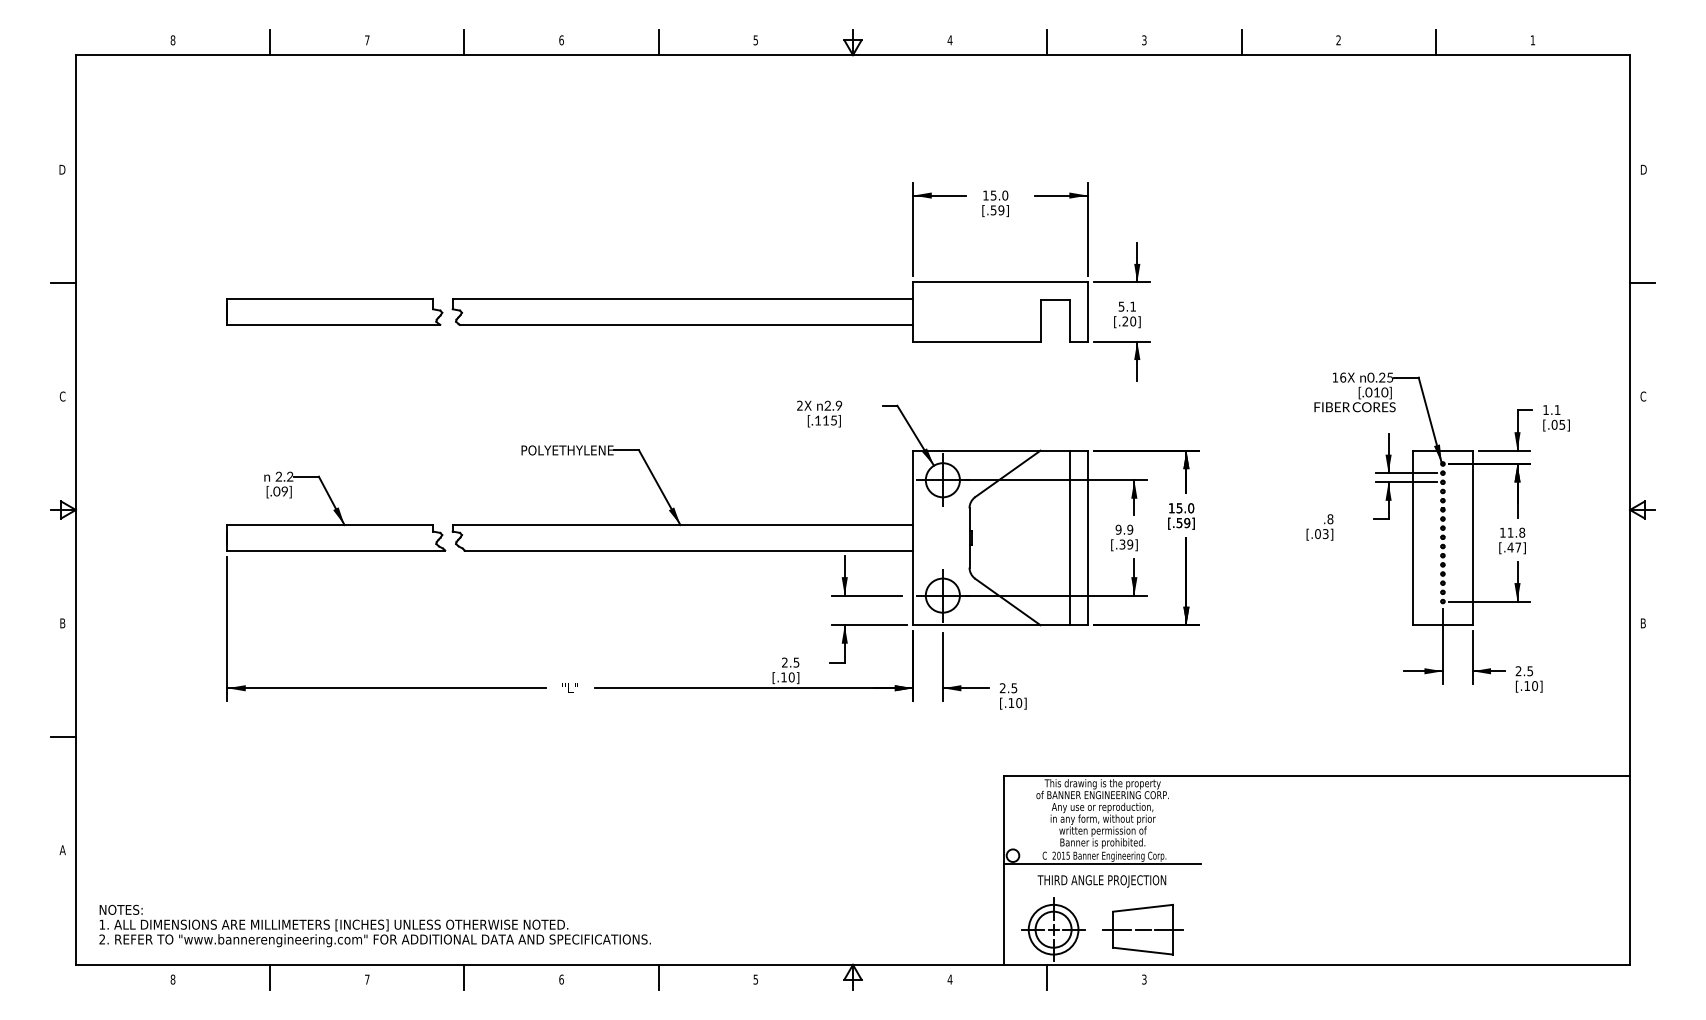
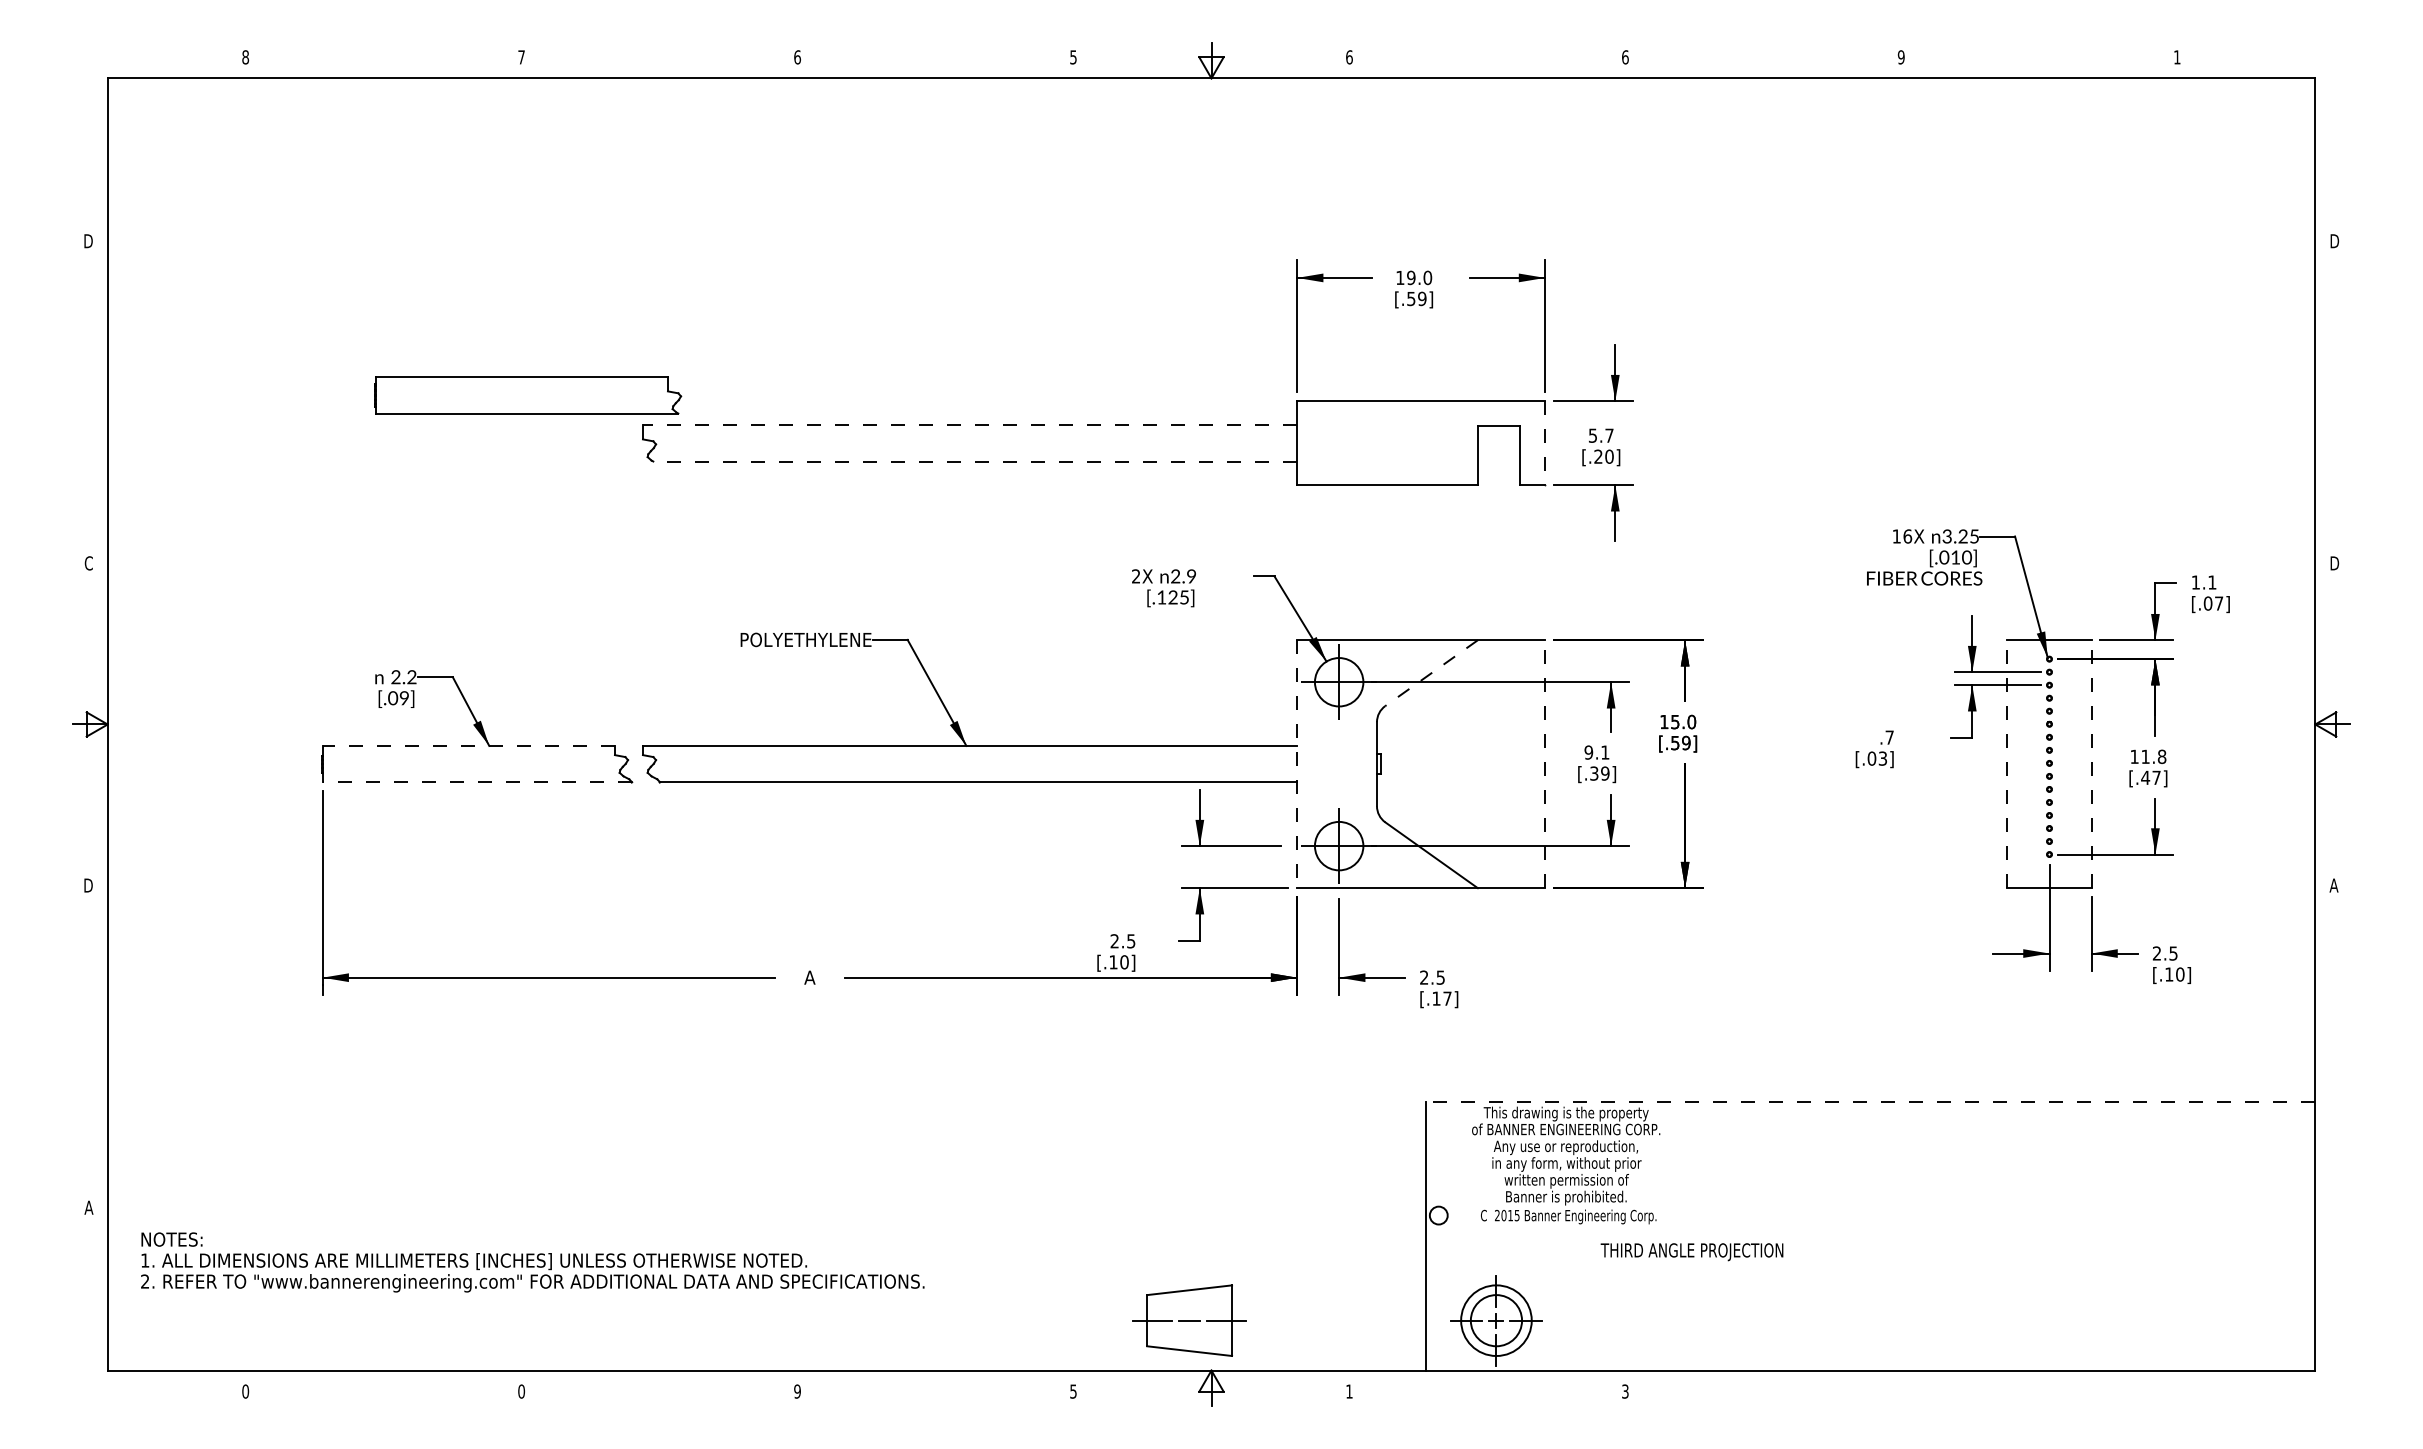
text: (950, 40) -> (1349, 57), 4 -> 6
text: (1144, 40) -> (1625, 57), 3 -> 6
text: (1338, 40) -> (1900, 57), 2 -> 9
line: (270, 42) -> (383, 60), removed
line: (464, 42) -> (659, 60), removed
line: (658, 42) -> (935, 60), removed
line: (1047, 42) -> (1487, 60), removed
line: (1241, 42) -> (1763, 60), removed
line: (1435, 42) -> (2039, 60), removed
text: (993, 195) -> (1411, 277), 15.0 -> 19.0
line: (63, 283) -> (89, 402), removed
line: (1642, 283) -> (2332, 402), removed
line: (682, 298) -> (969, 424), solid -> dashed
text: (1133, 306) -> (1609, 435), 5.1 -> 5.7
part: (334, 312) -> (528, 395), moved
line: (1088, 312) -> (1545, 443), solid -> dashed
line: (686, 324) -> (975, 461), solid -> dashed
text: (1371, 377) -> (1947, 536), 0.25 -> 3.25
text: (1643, 396) -> (2334, 563), C -> D
text: (825, 420) -> (1172, 597), [.115] -> [.125]
text: (1562, 424) -> (2219, 603), [.05] -> [.07]
line: (1007, 474) -> (1431, 673), solid -> dashed
text: (1330, 519) -> (1889, 737), .8 -> .7
line: (329, 524) -> (468, 745), solid -> dashed
text: (1130, 529) -> (1605, 752), 9.9 -> 9.1
line: (913, 538) -> (1297, 764), solid -> dashed
line: (1069, 538) -> (1519, 764), removed
line: (1088, 538) -> (1545, 764), solid -> dashed
line: (1413, 538) -> (2007, 764), solid -> dashed
line: (1472, 538) -> (2091, 764), solid -> dashed
line: (336, 550) -> (477, 782), solid -> dashed
text: (62, 623) -> (88, 885), B -> D
text: (1642, 623) -> (2333, 885), B -> A
text: (569, 688) -> (809, 977), "L" -> A
text: (1019, 702) -> (1447, 998), [.10] -> [.17]
line: (63, 736) -> (89, 1046), removed
line: (1316, 775) -> (1870, 1101), solid -> dashed
line: (1102, 864) -> (1565, 1227), removed
text: (1101, 881) -> (1691, 1252), moved
text: (374, 926) -> (532, 1262), moved
part: (1143, 929) -> (1189, 1320), moved
line: (270, 976) -> (383, 1387), removed
line: (464, 976) -> (659, 1387), removed
line: (658, 976) -> (935, 1387), removed
line: (1047, 976) -> (1487, 1387), removed
text: (172, 979) -> (245, 1391), 8 -> 0
text: (367, 979) -> (521, 1391), 7 -> 0
text: (561, 979) -> (797, 1391), 6 -> 9
text: (950, 979) -> (1349, 1391), 4 -> 1

